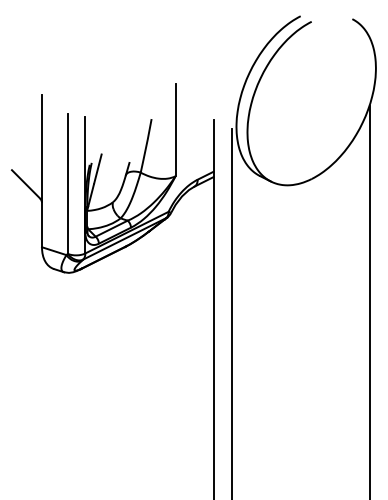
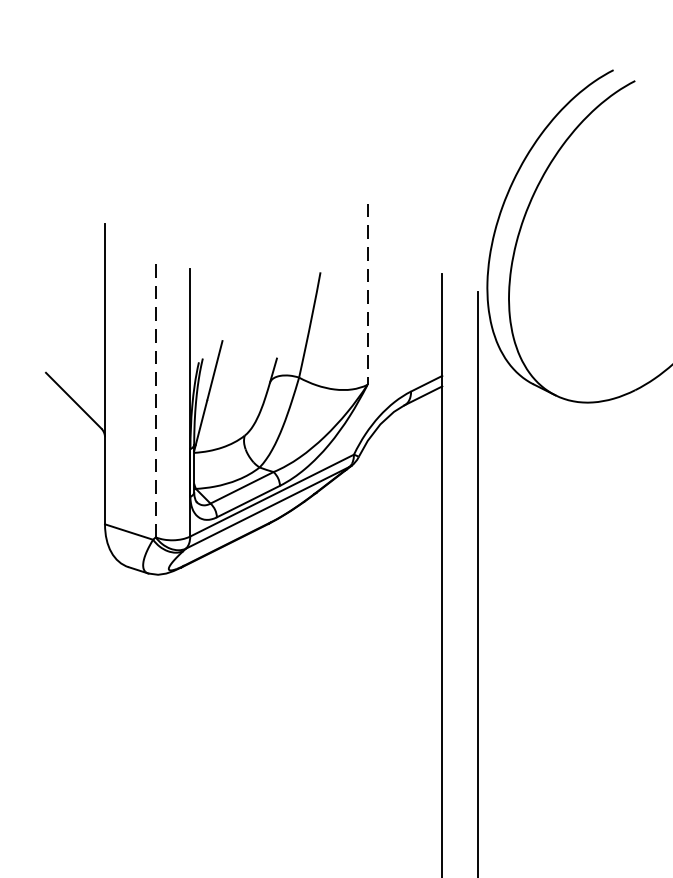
line: (175, 130) -> (367, 294), solid -> dashed
line: (67, 184) -> (155, 400), solid -> dashed

